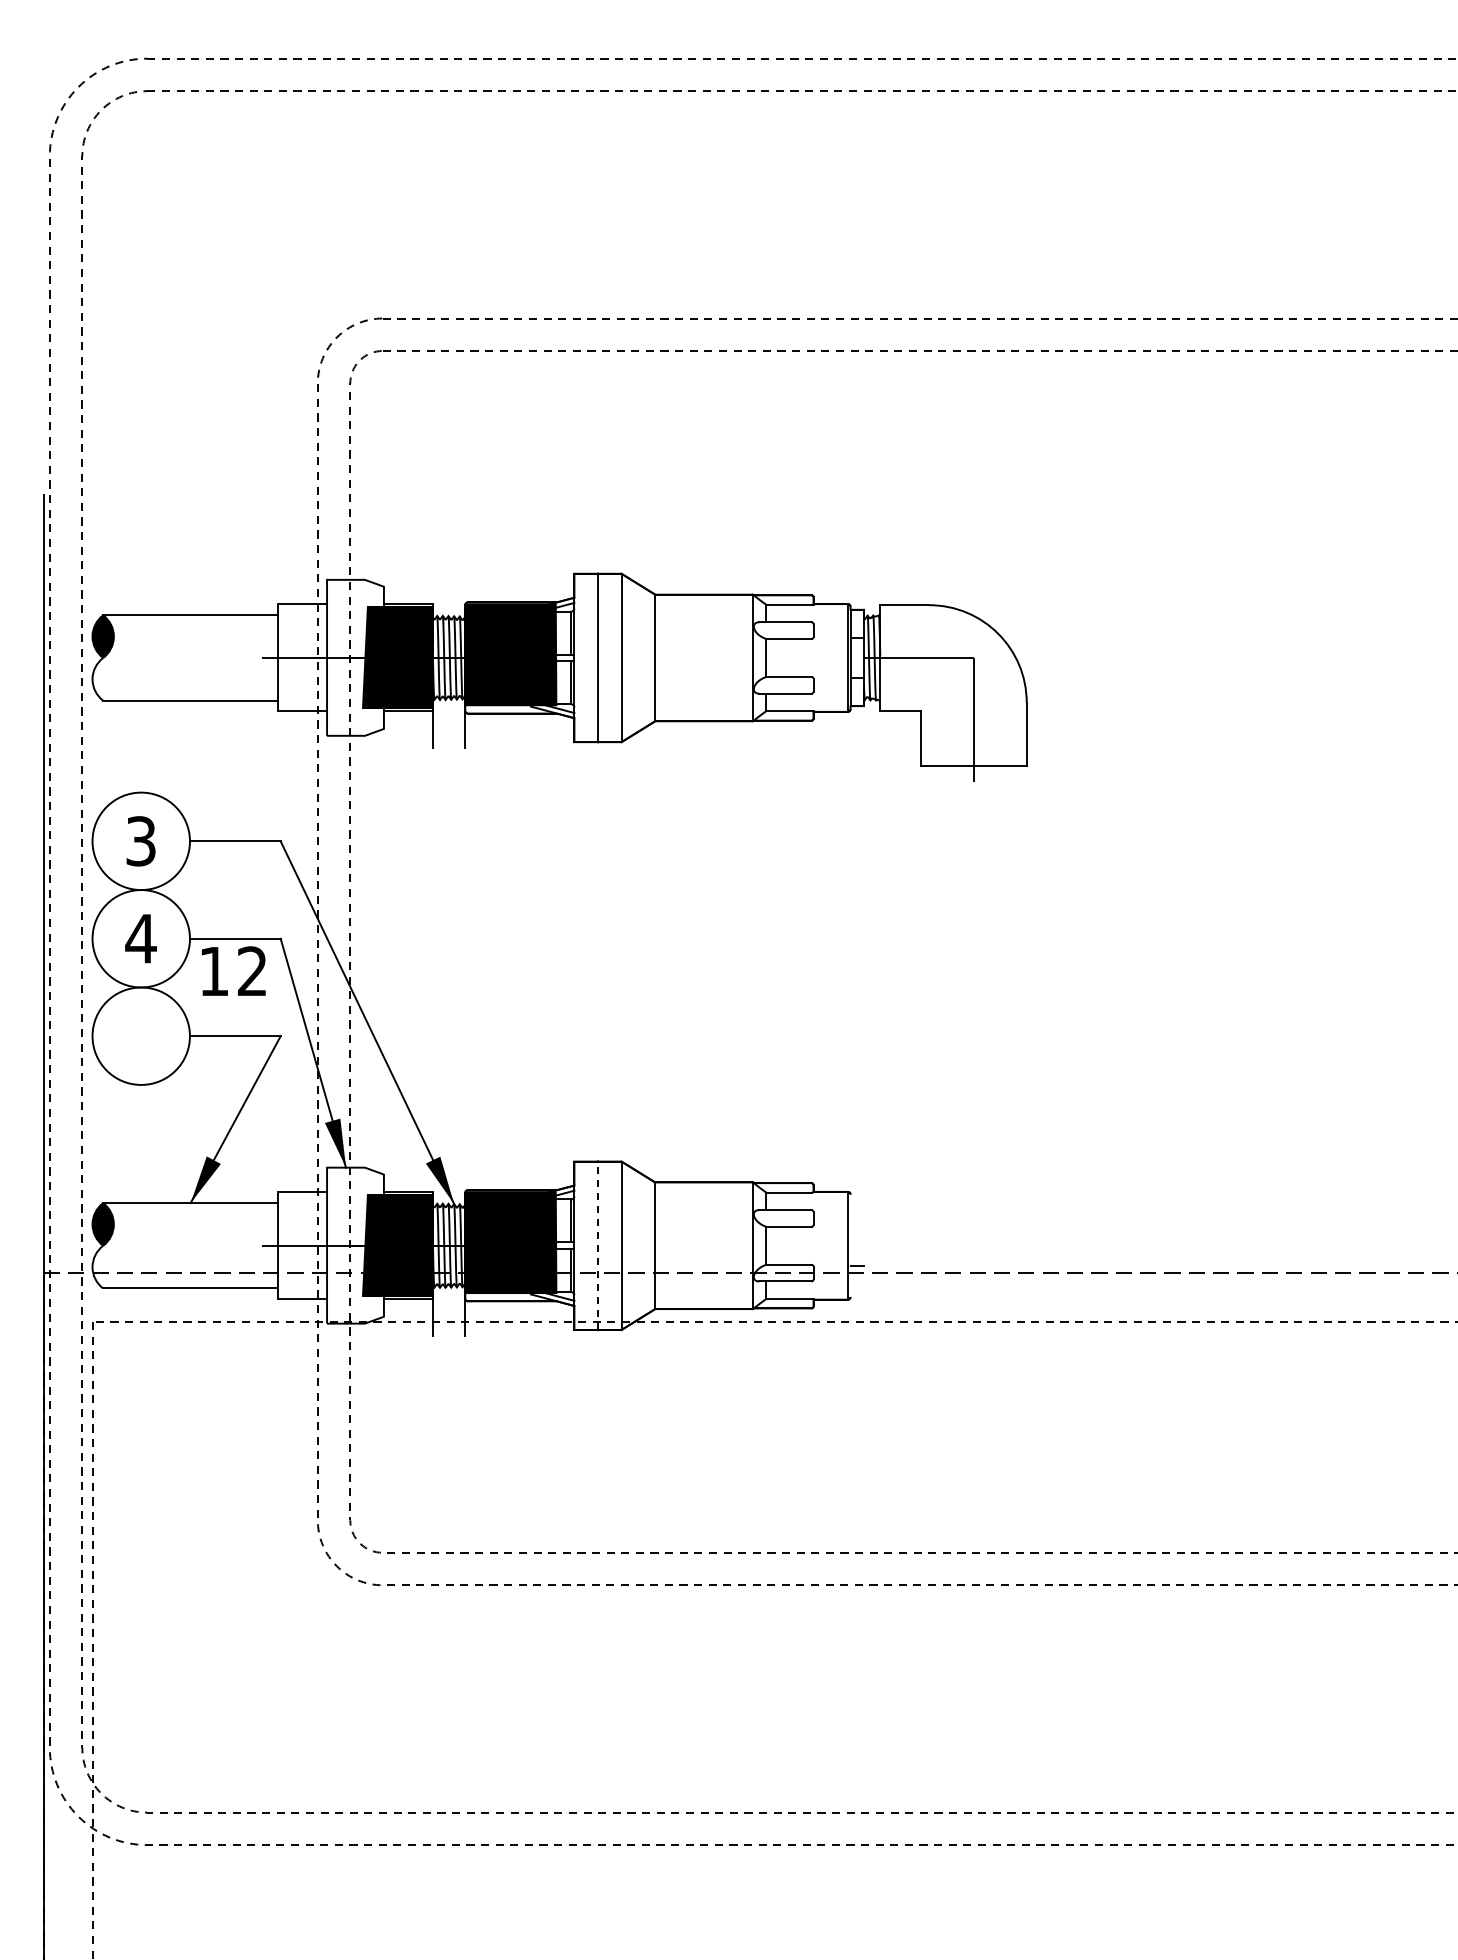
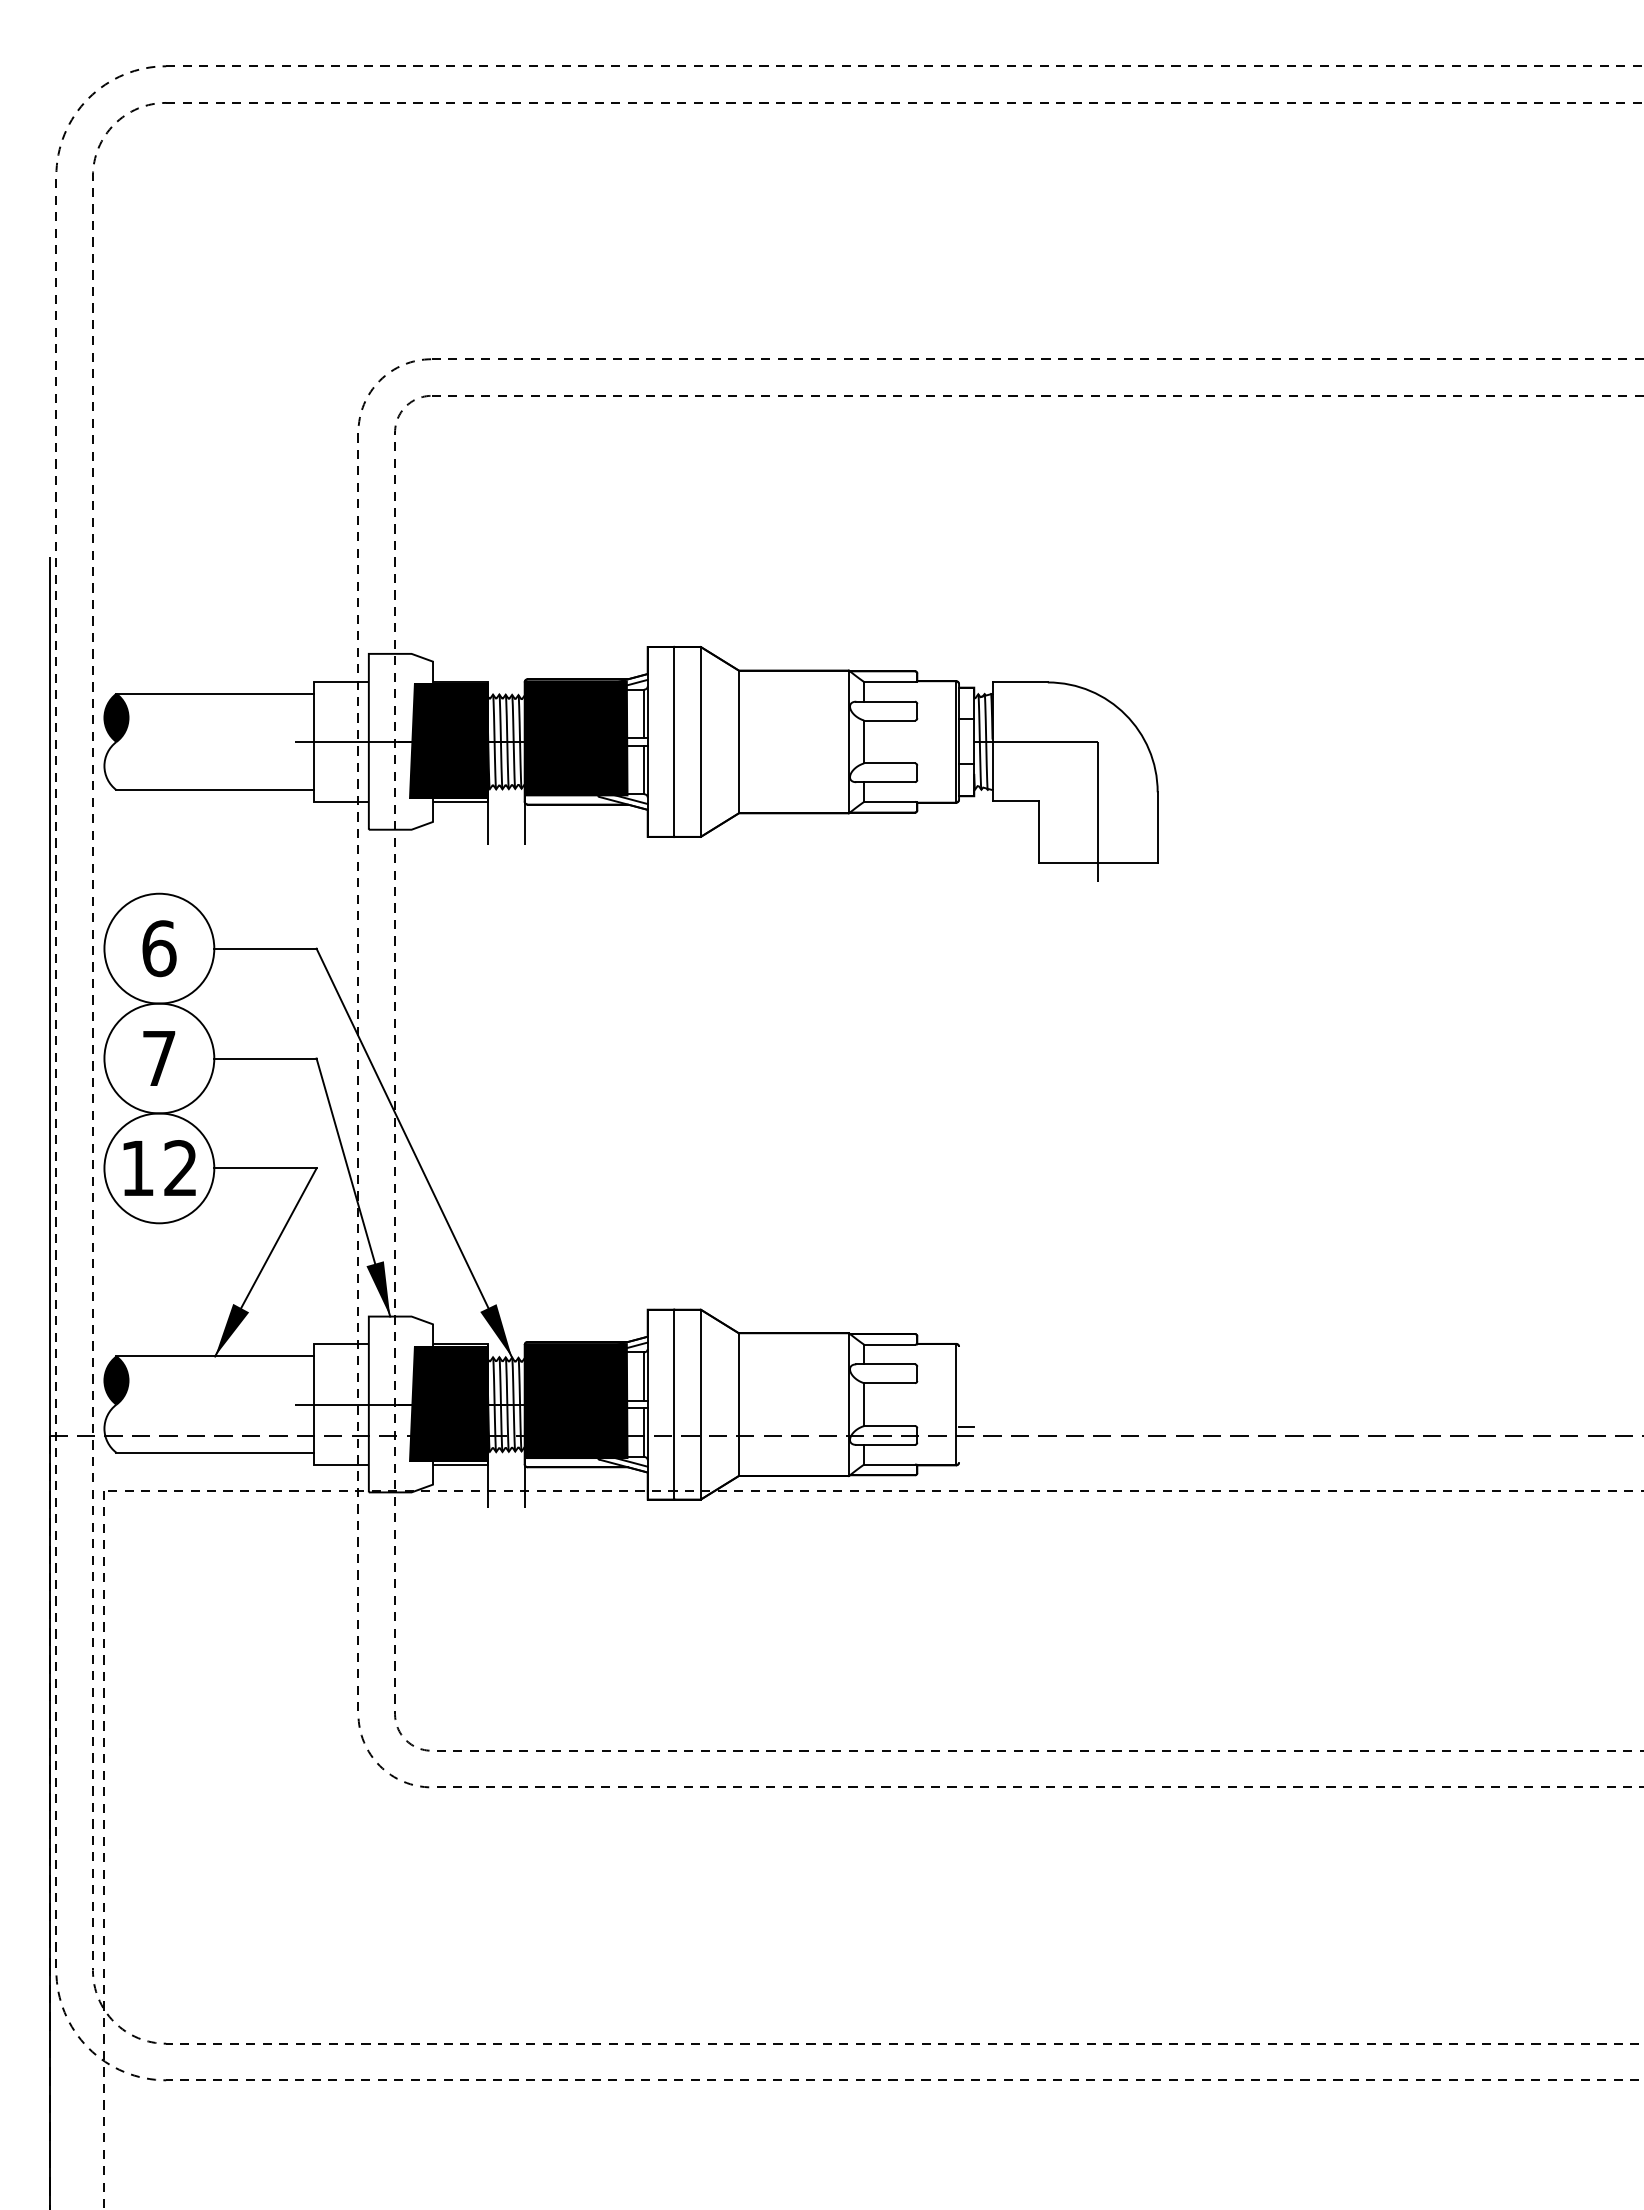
text: (141, 841) -> (159, 948), 3 -> 6
text: (141, 938) -> (159, 1058), 4 -> 7
text: (233, 970) -> (159, 1167), moved
line: (598, 1245) -> (674, 1404), dashed -> solid

